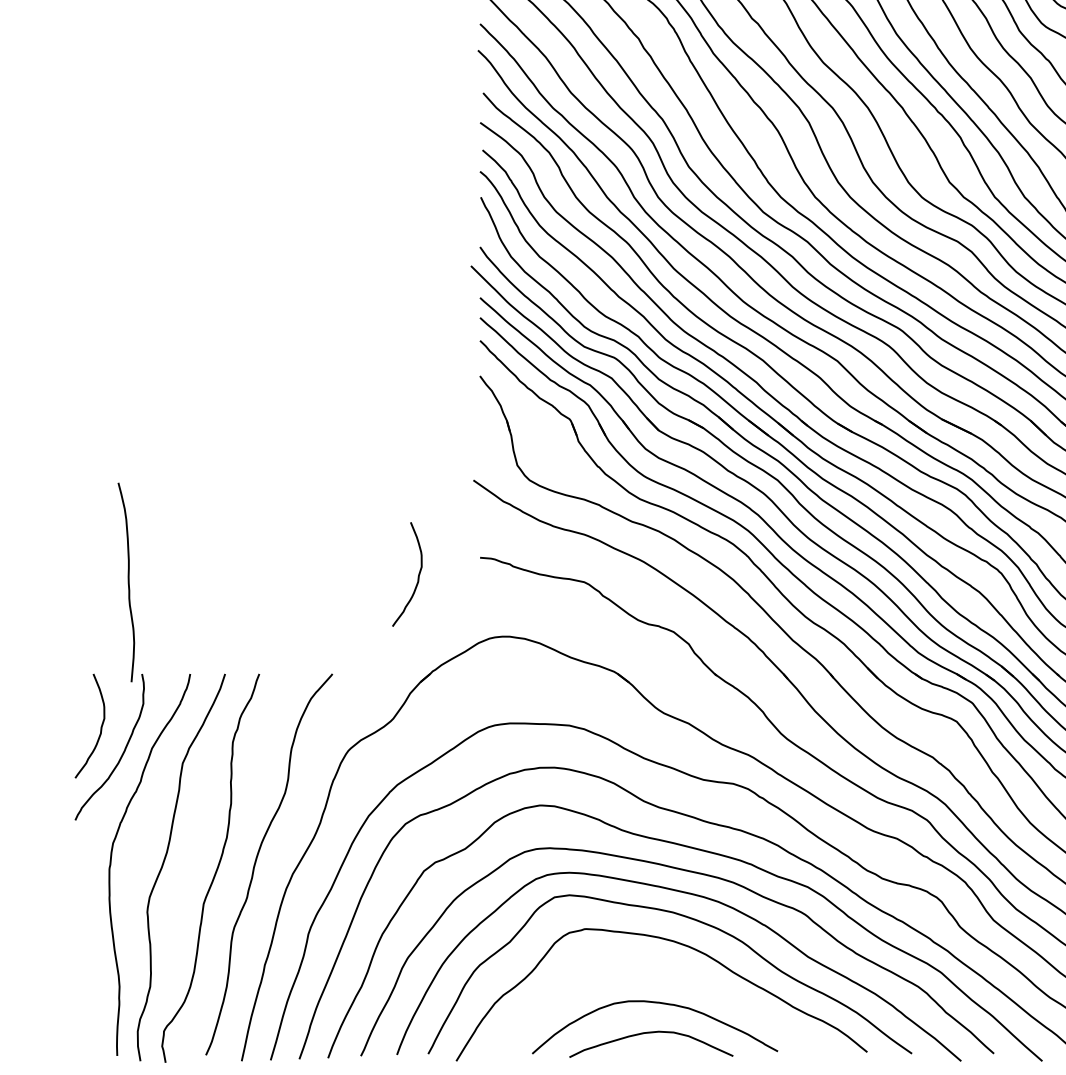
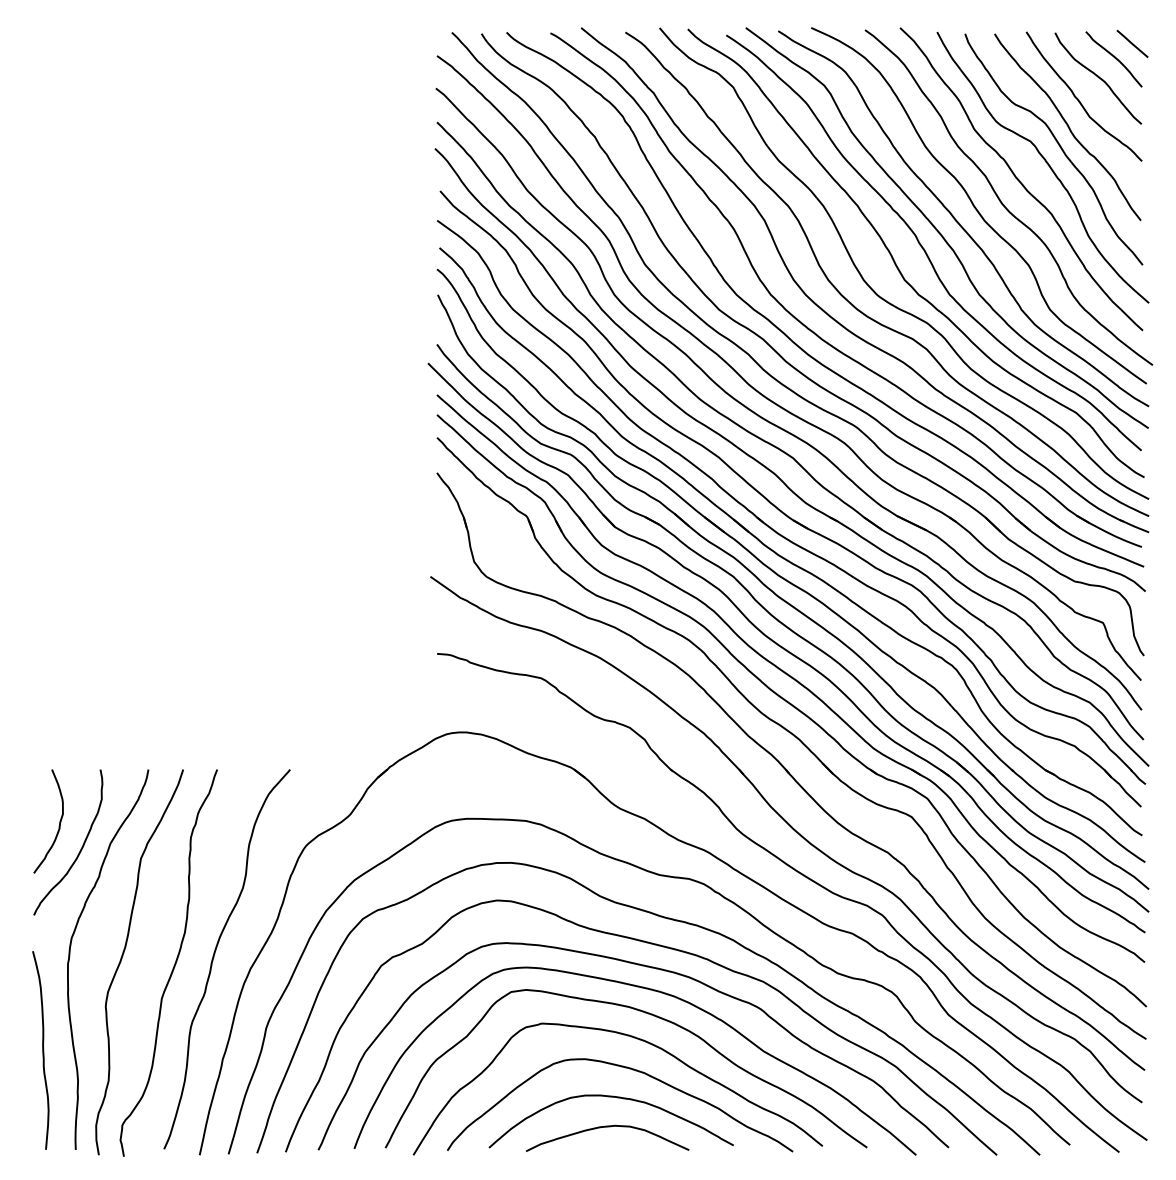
curve: (418, 574) -> (375, 670), removed
curve: (128, 582) -> (42, 1050), moved
curve: (676, 976) -> (632, 1070), added

